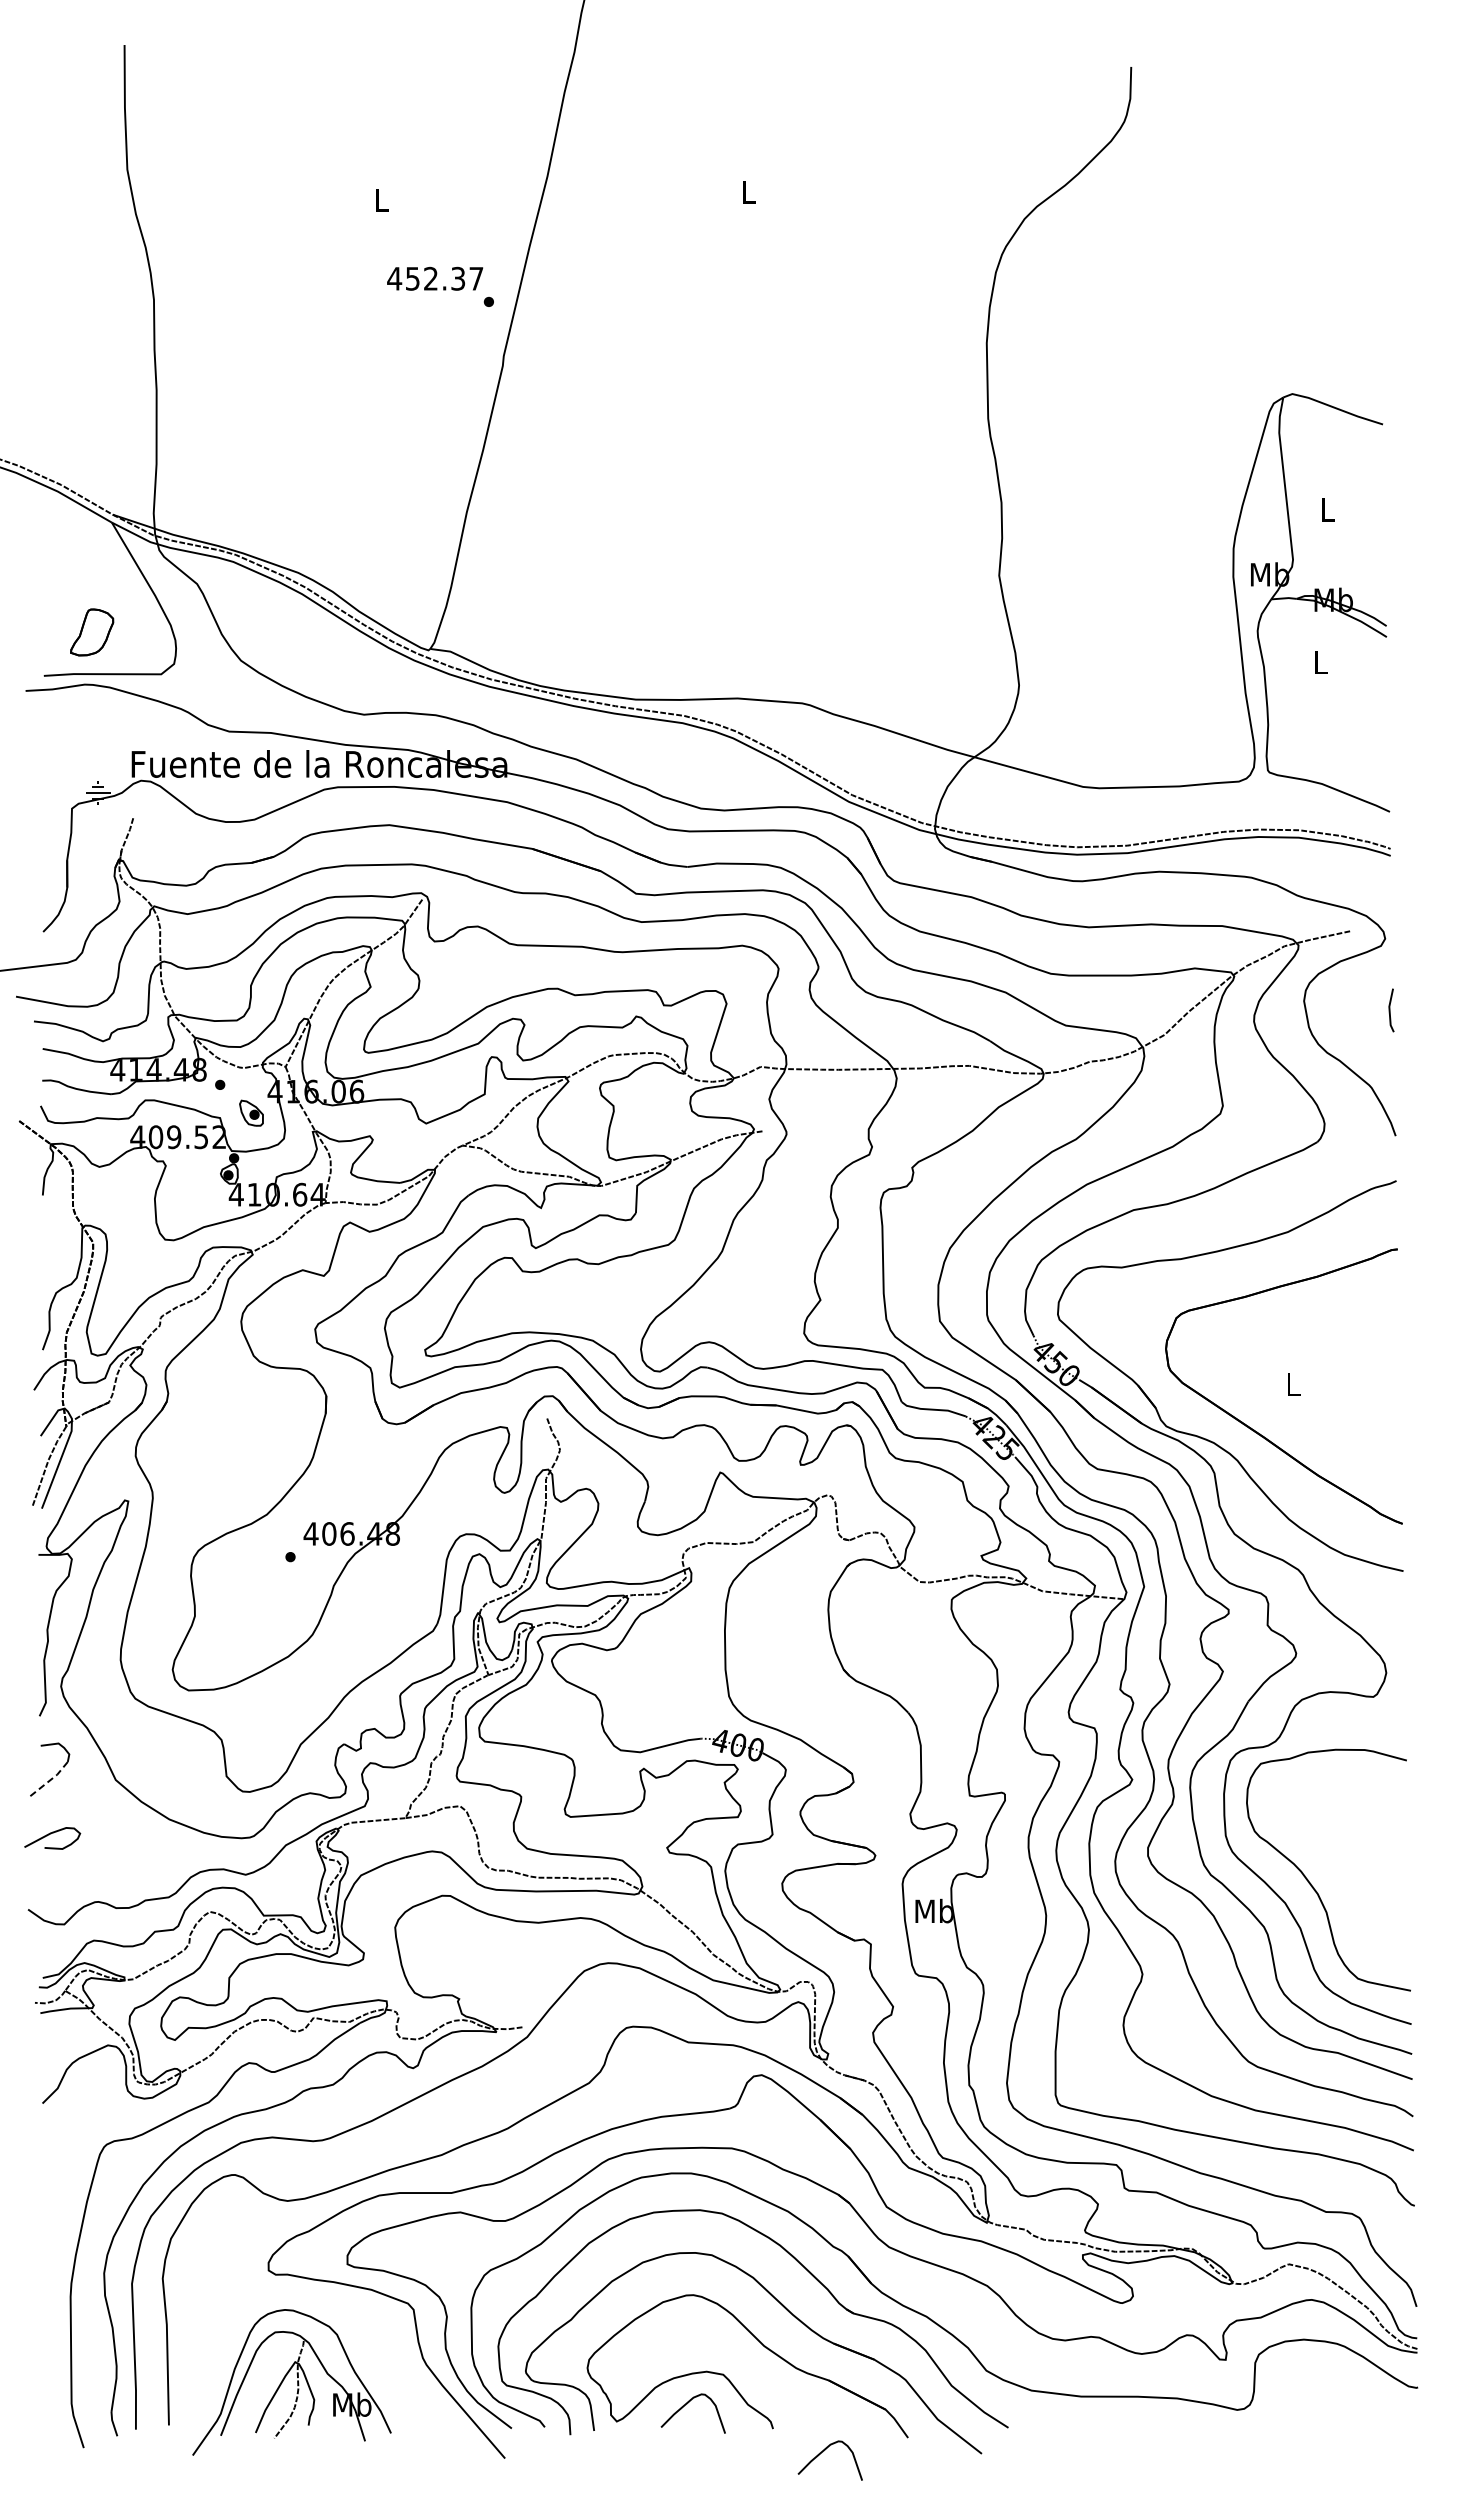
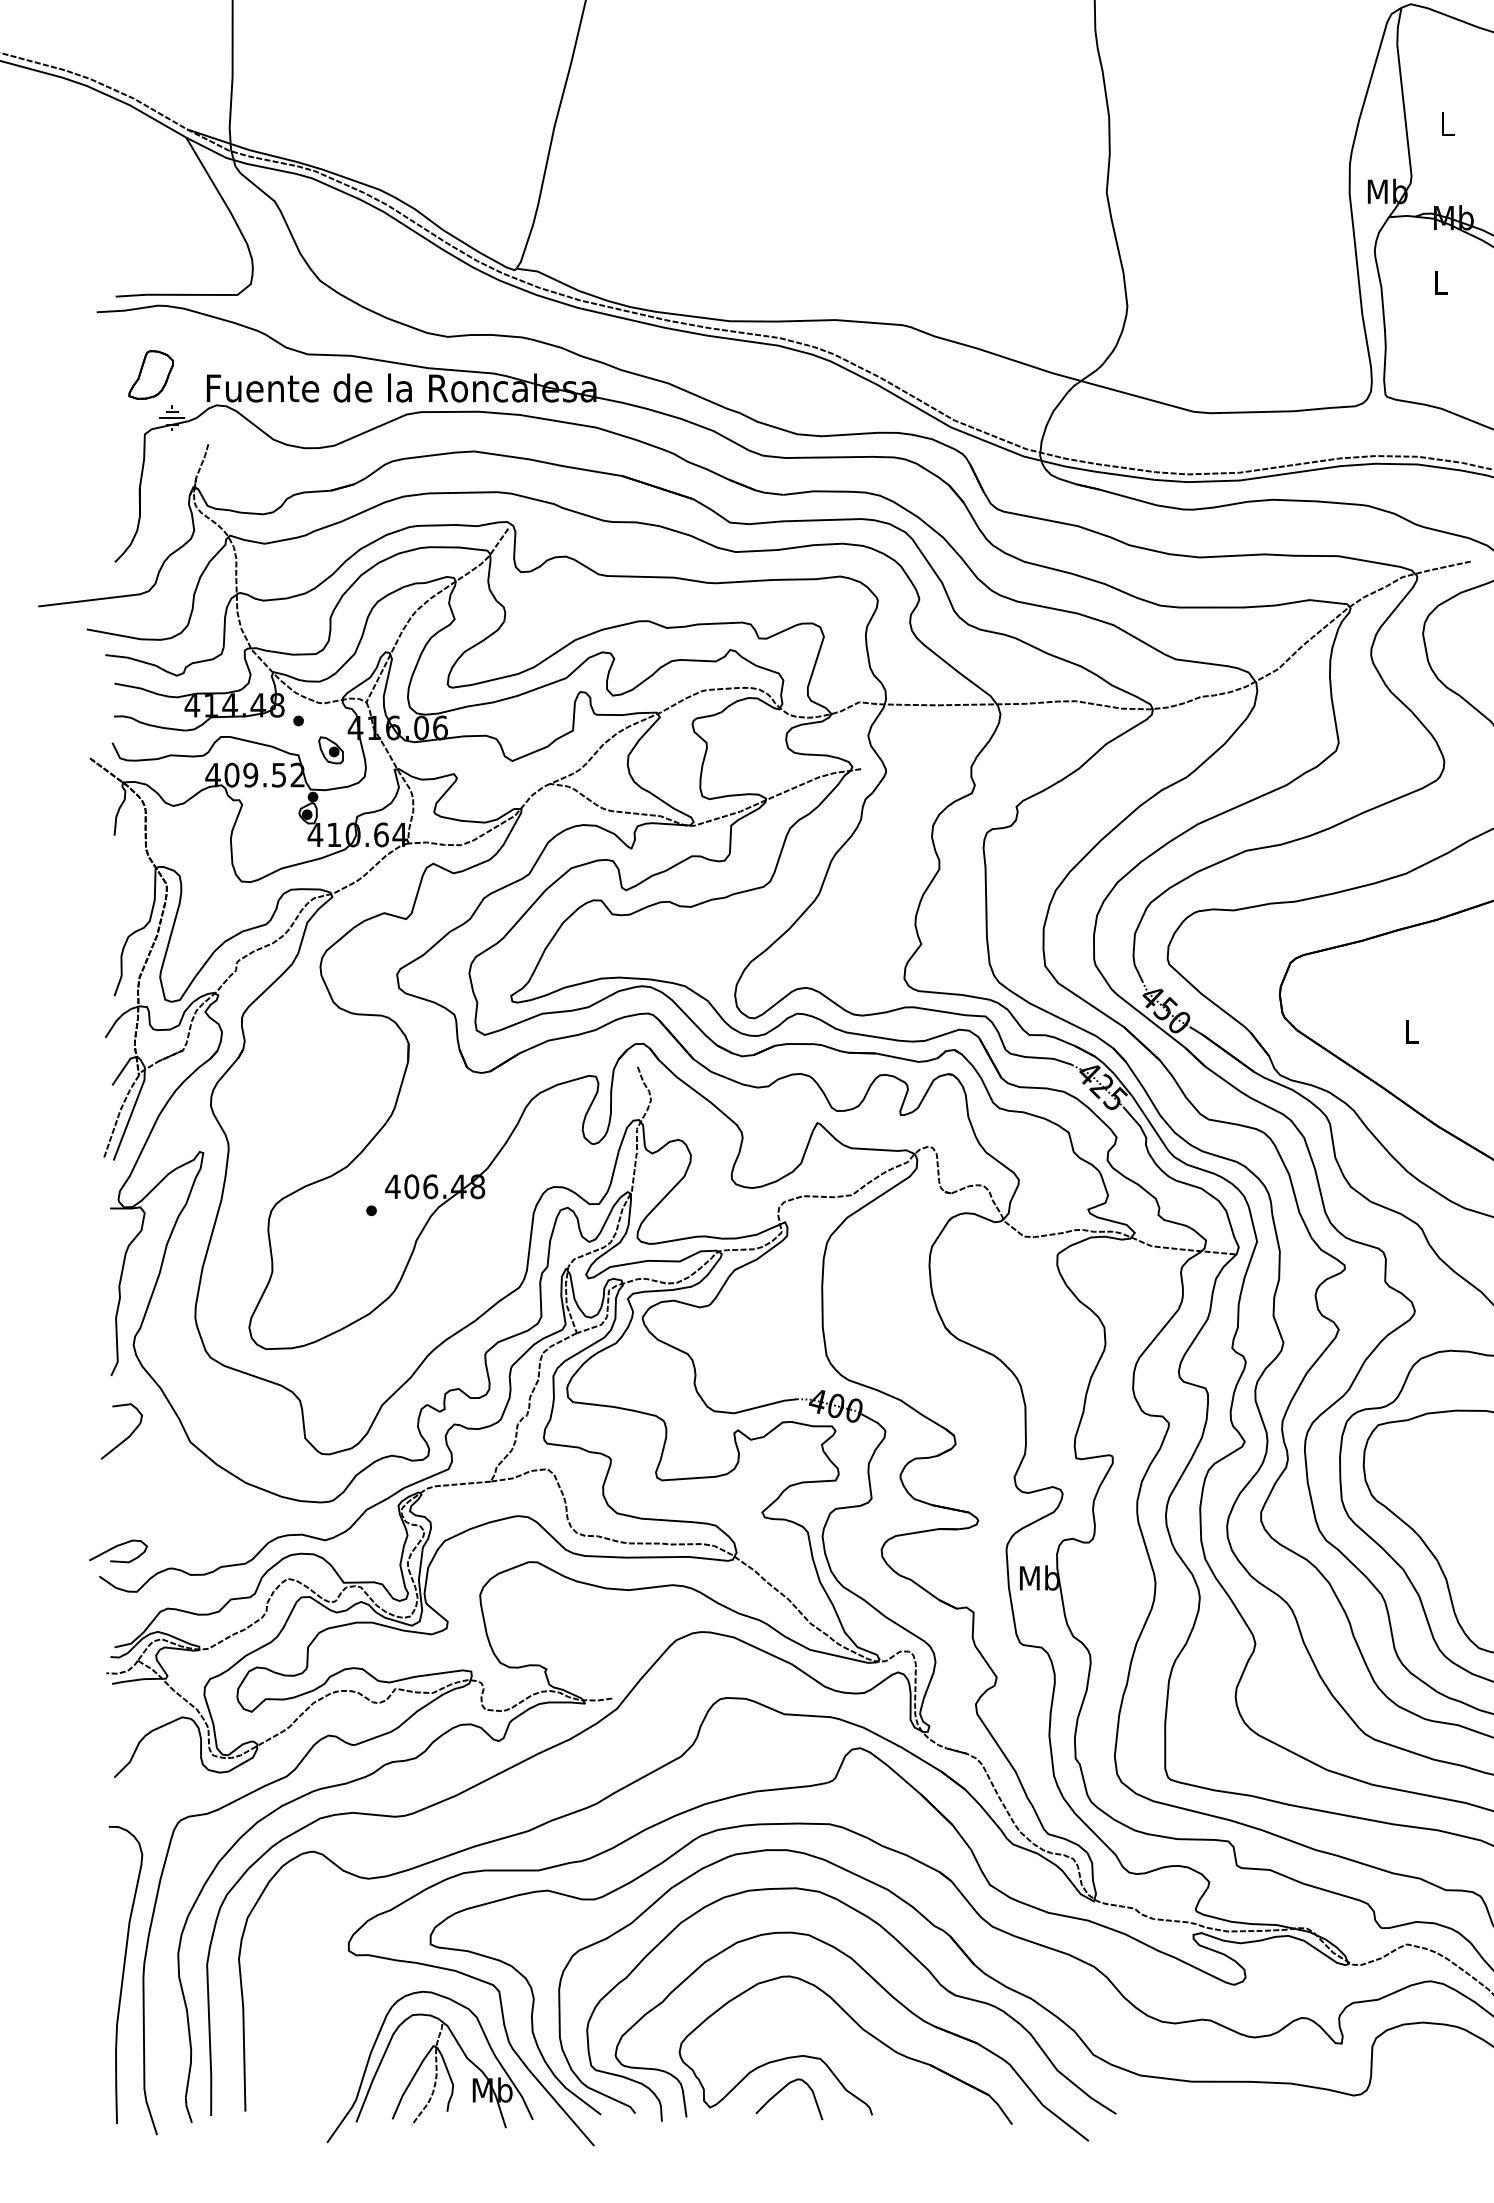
part: (92, 632) -> (151, 375), moved
line: (50, 1780) -> (122, 1442), dashed -> solid
curve: (51, 1834) -> (117, 1547), moved
curve: (52, 2292) -> (124, 1973), added
part: (291, 2382) -> (429, 2067), moved
curve: (824, 2451) -> (925, 2138), removed

